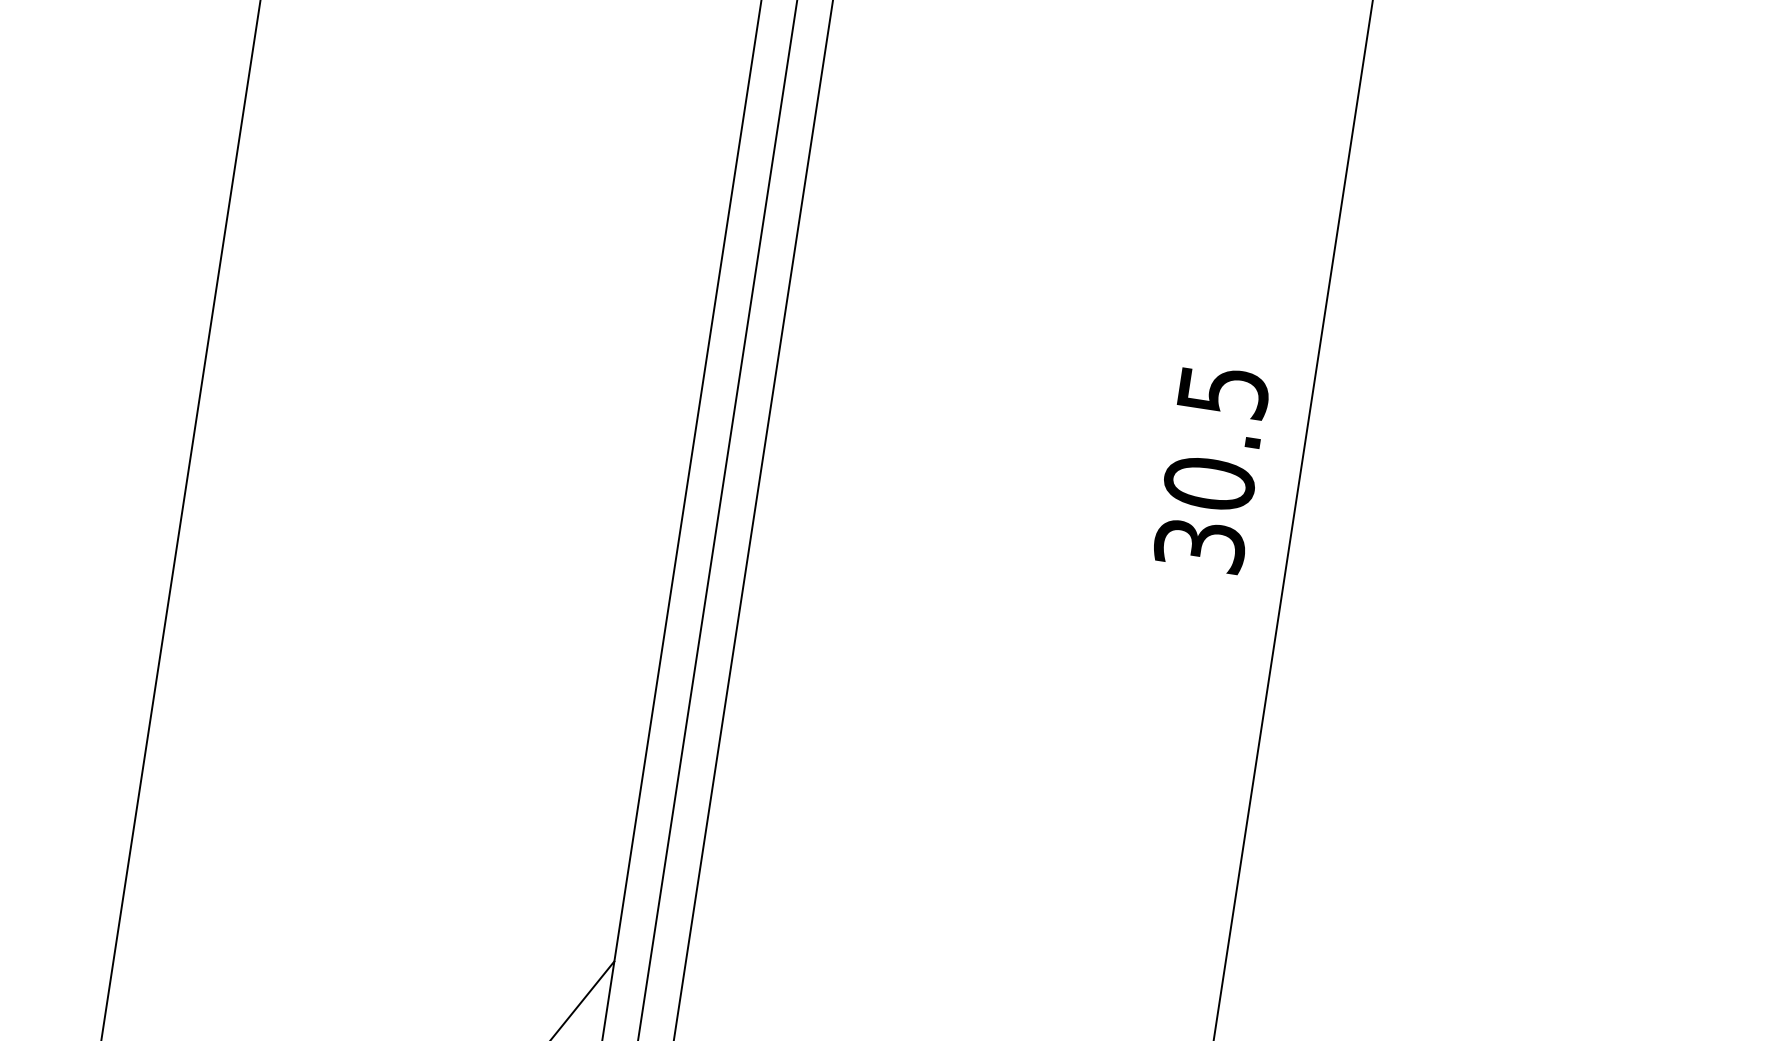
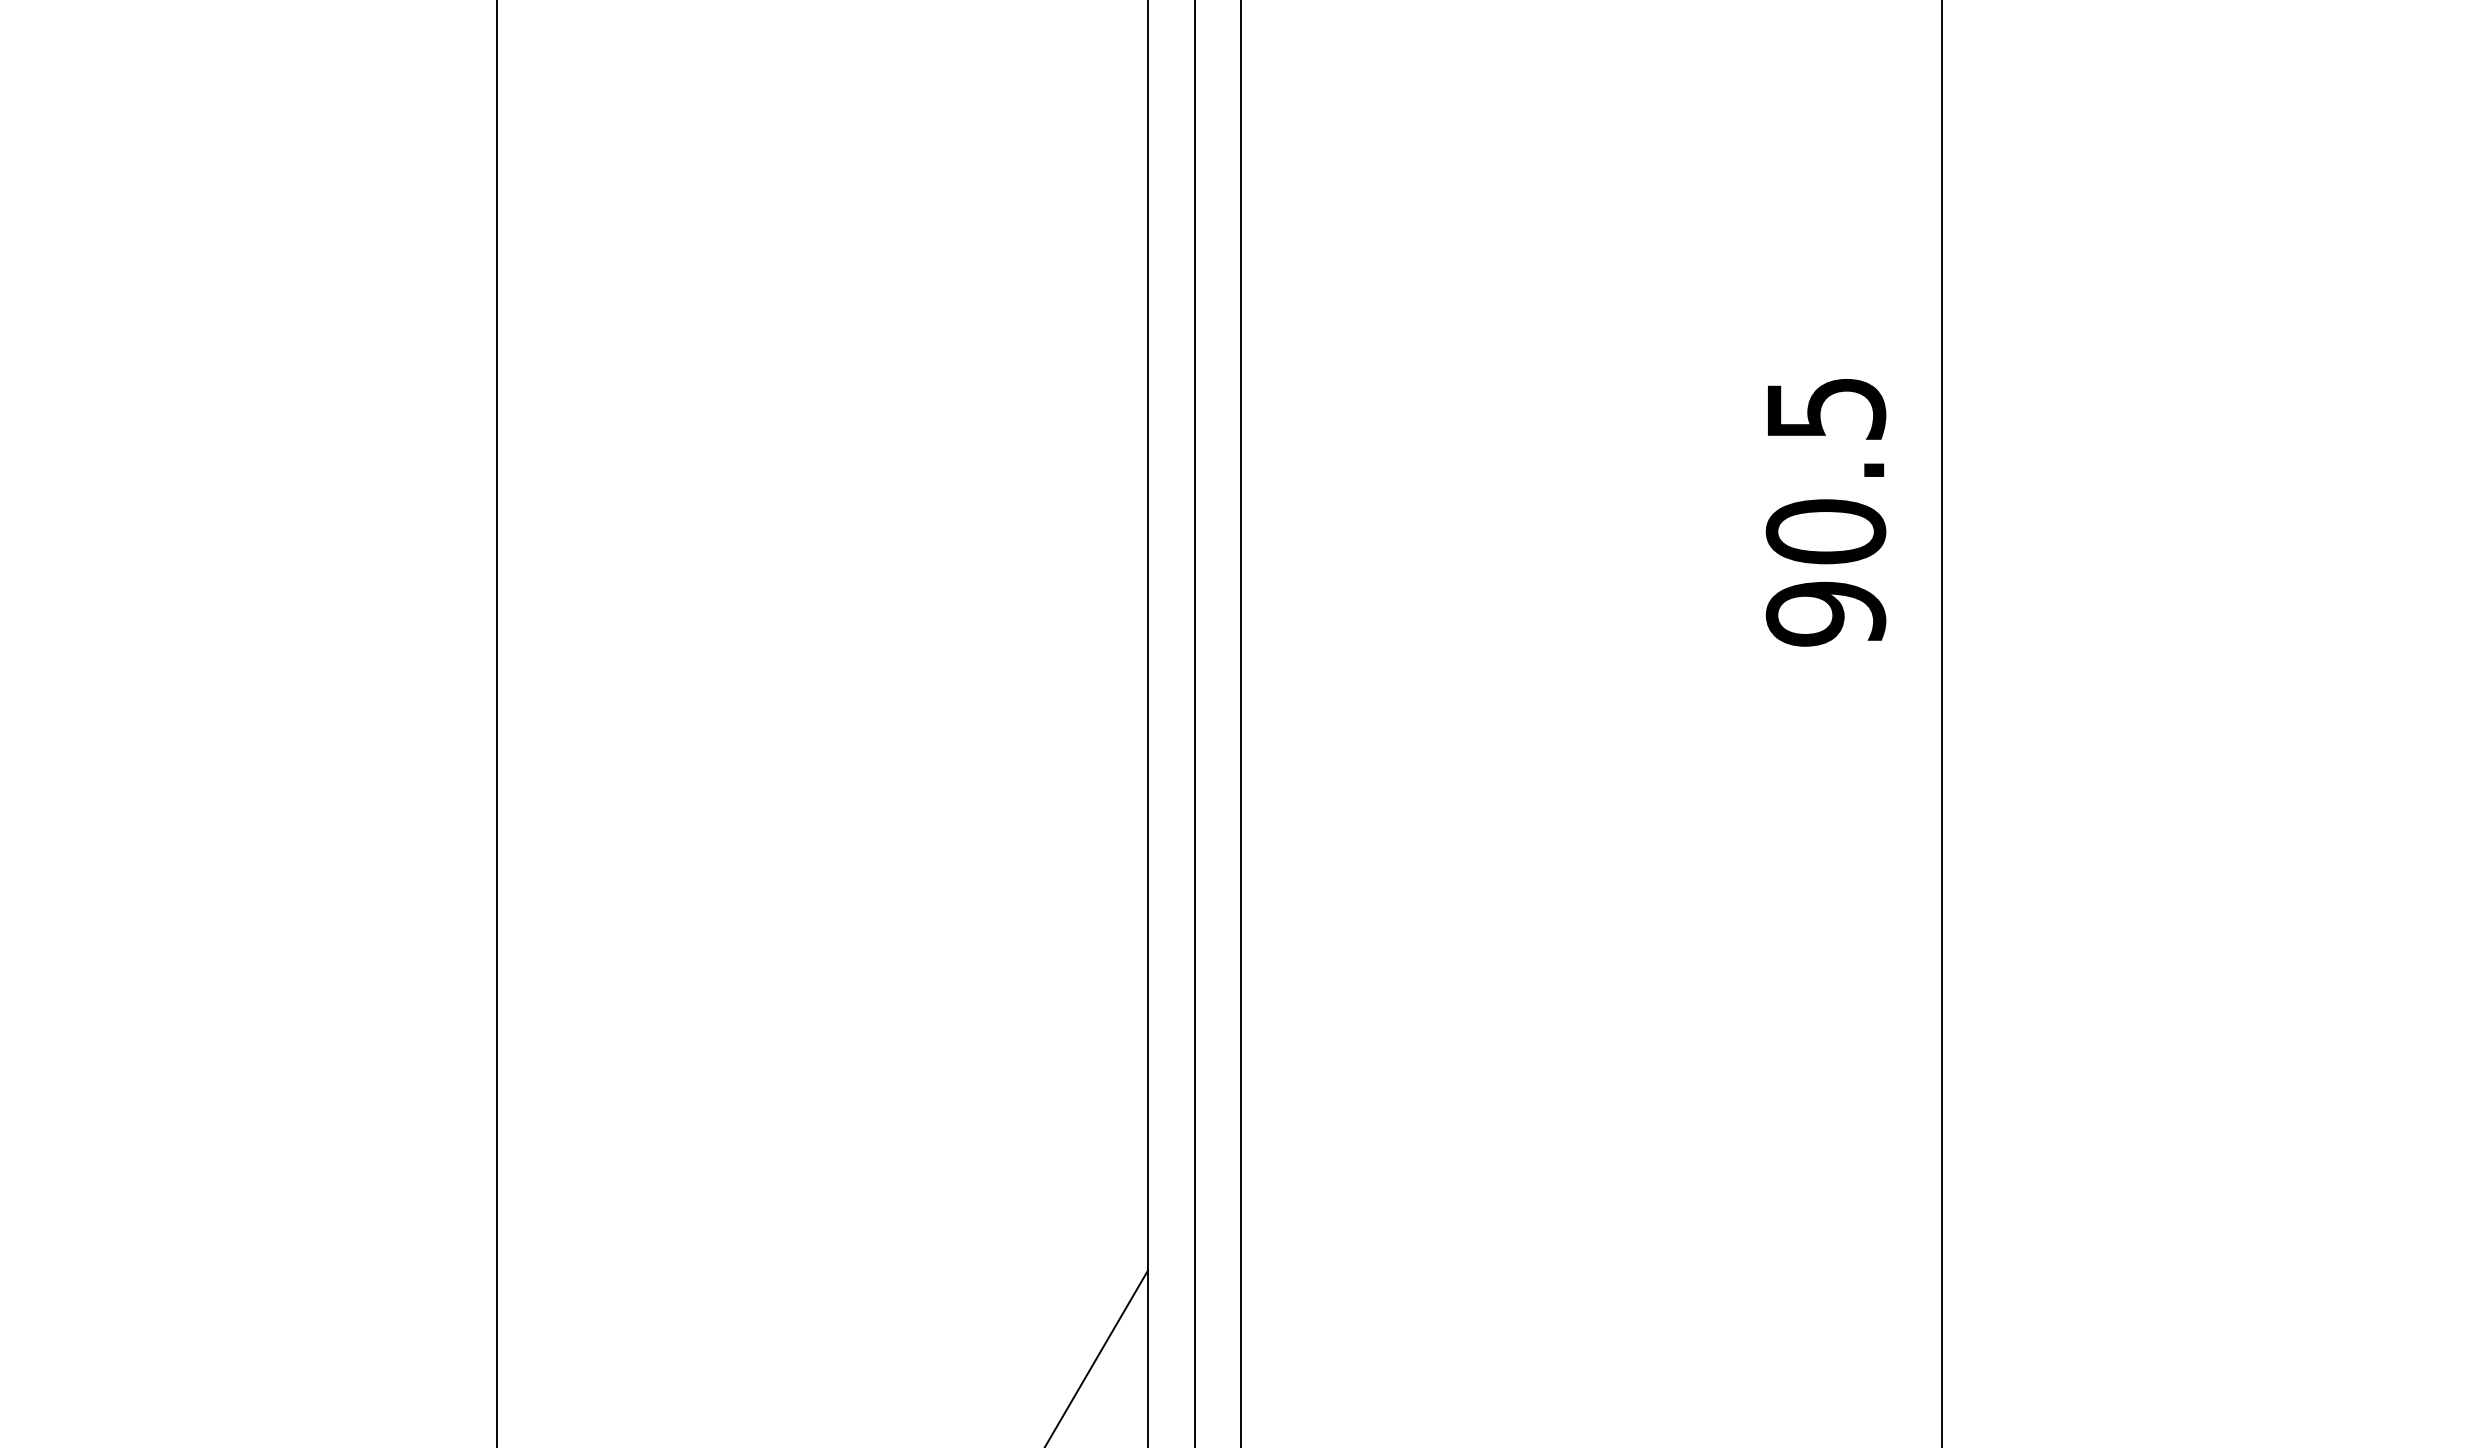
text: (1199, 545) -> (1825, 613), 30.5 -> 90.5

